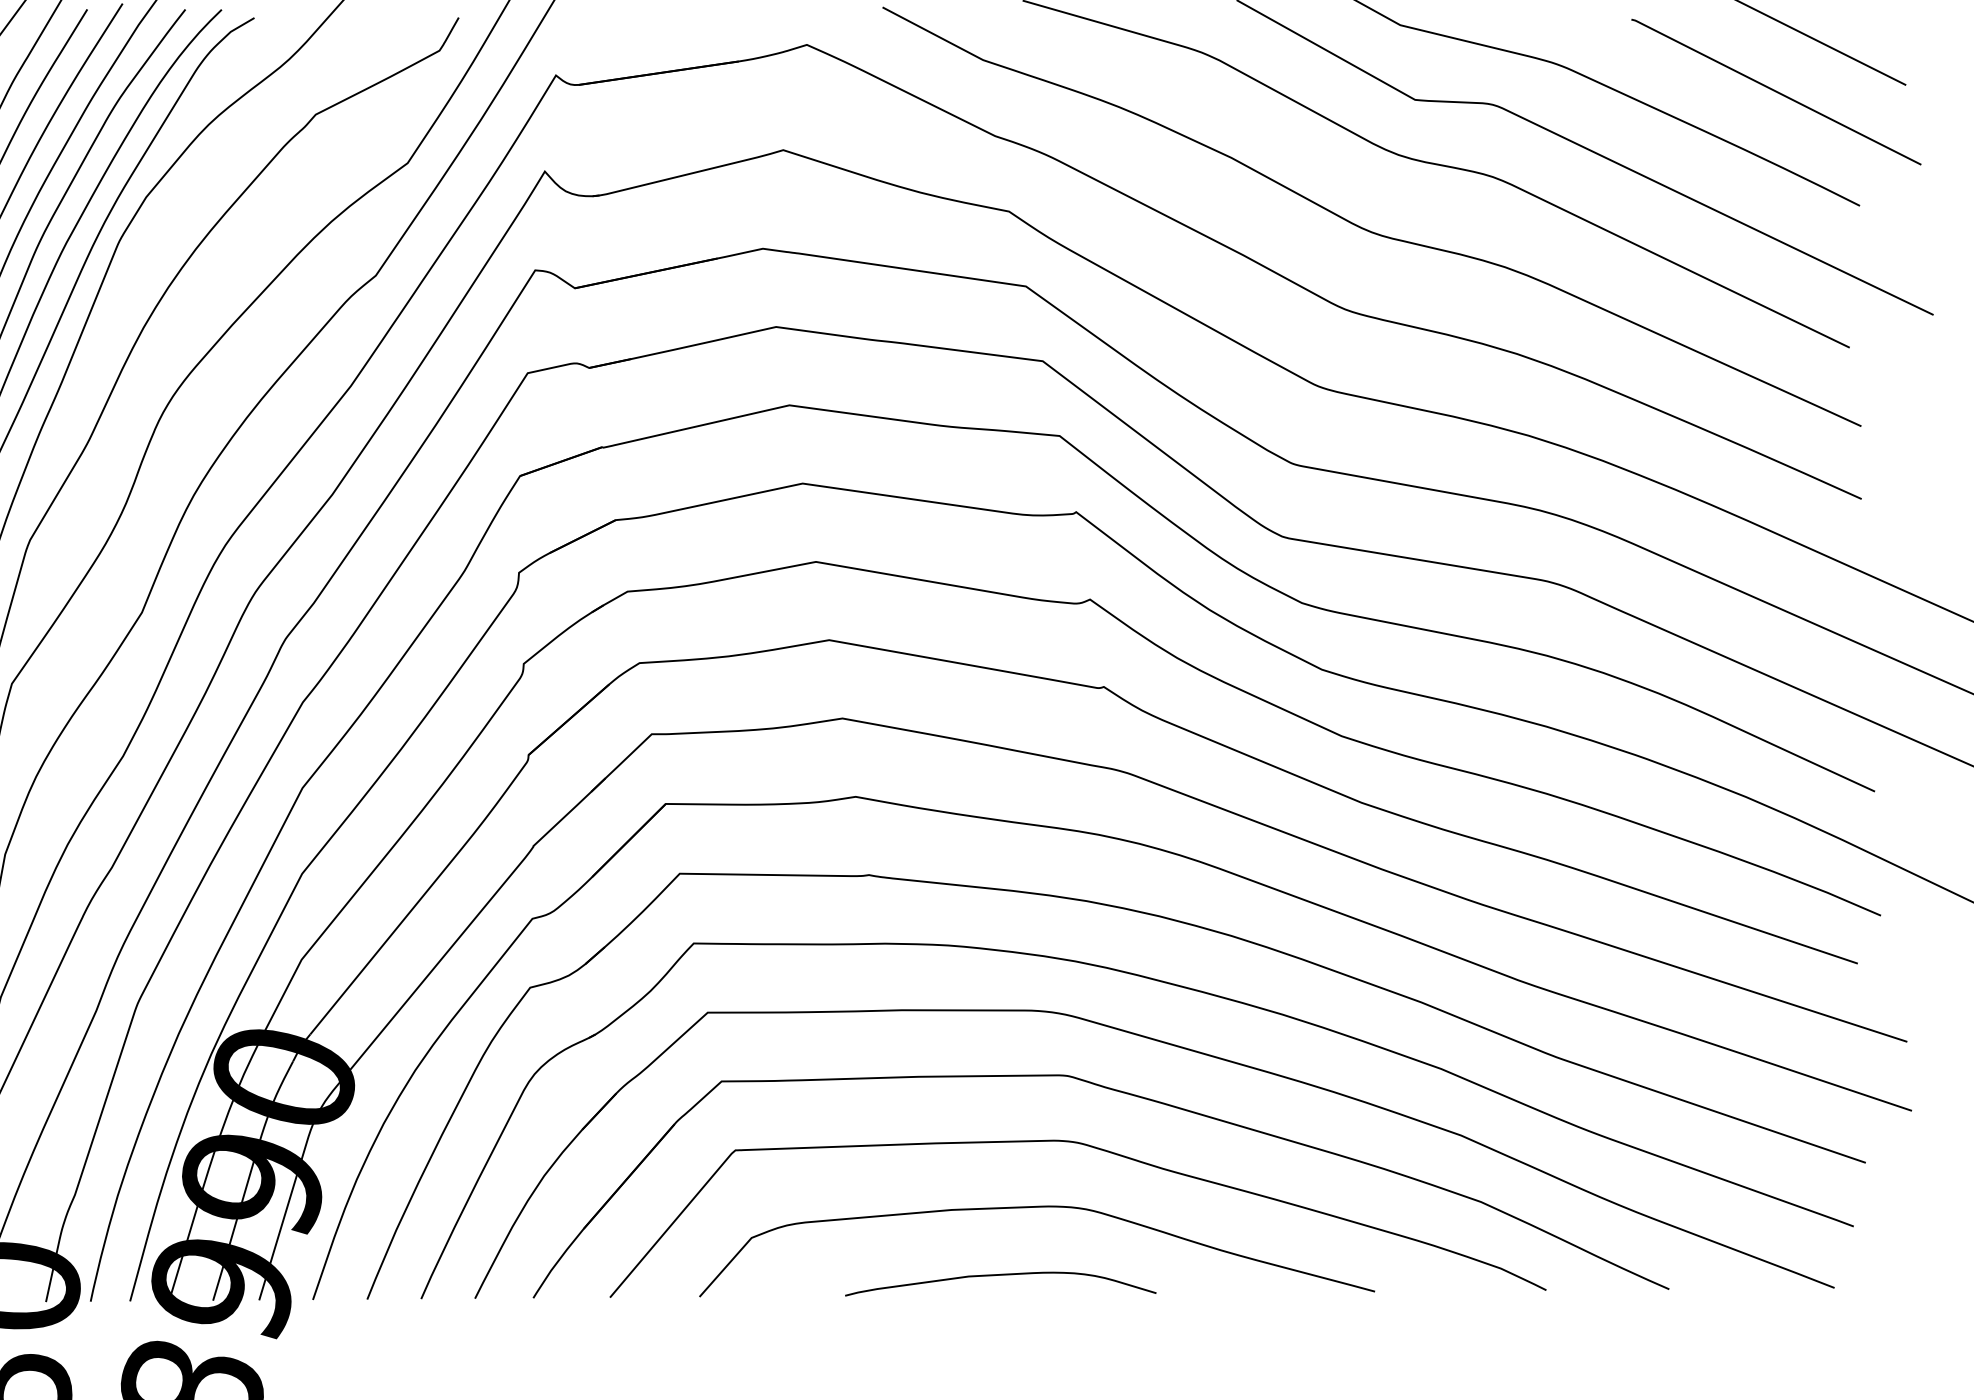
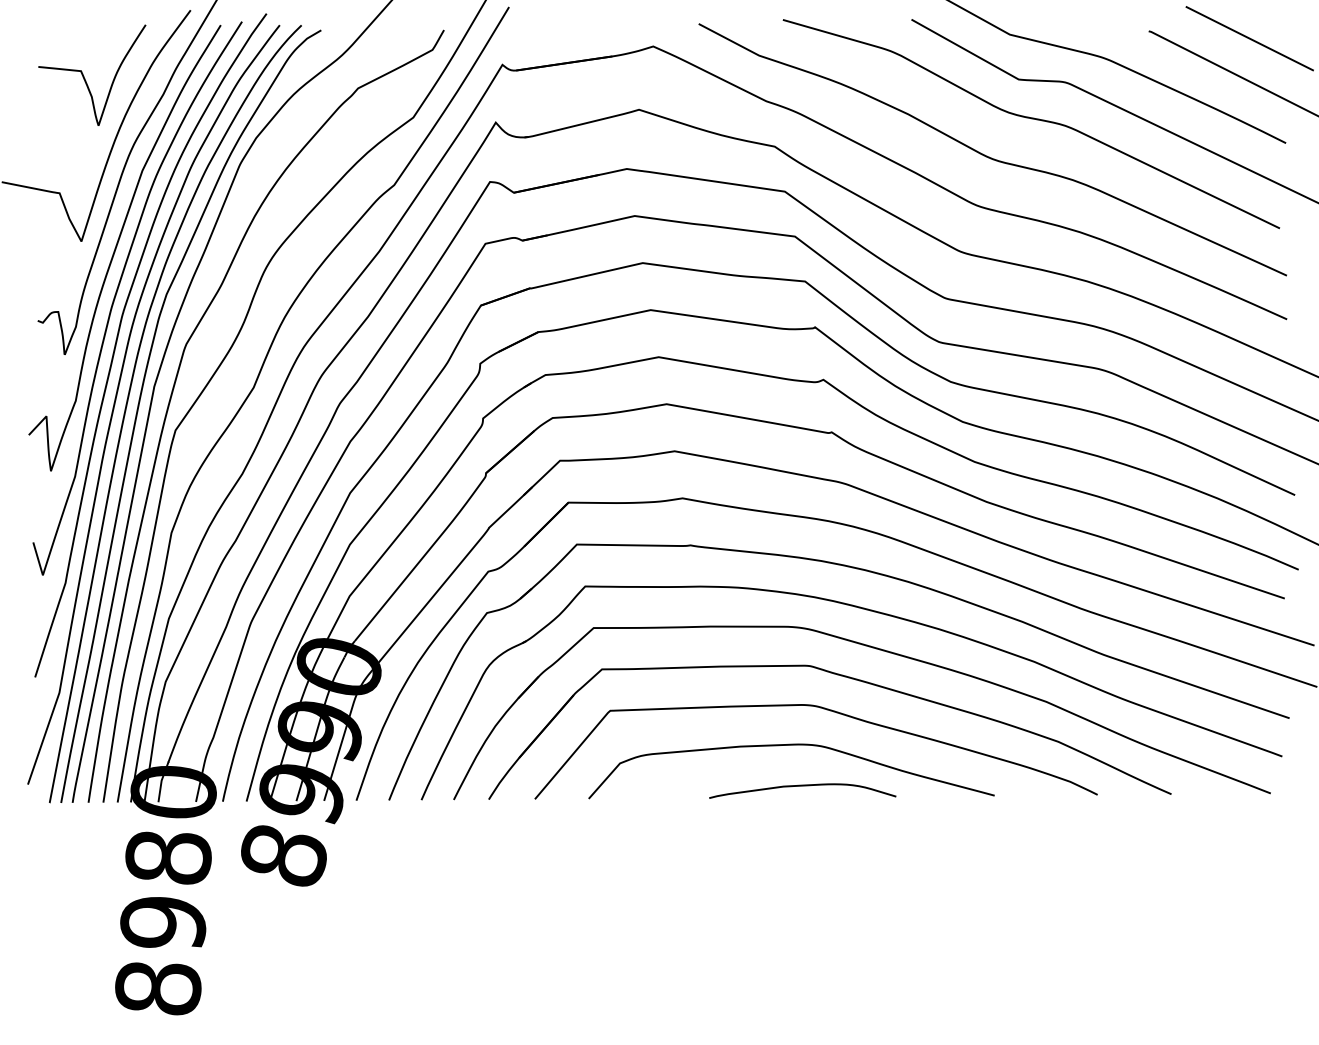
curve: (1000, 1276) -> (802, 786), moved

